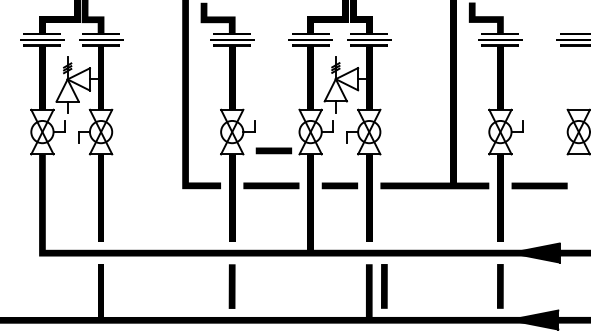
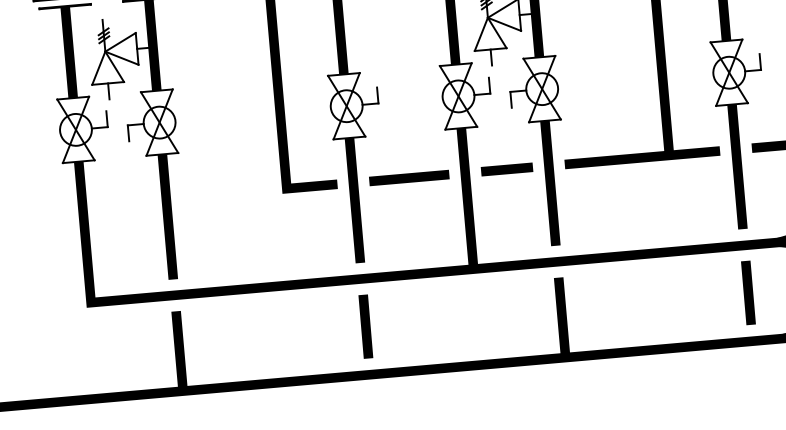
line: (273, 150) -> (407, 127), removed
line: (384, 286) -> (583, 307), removed

